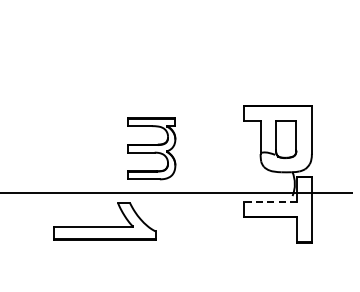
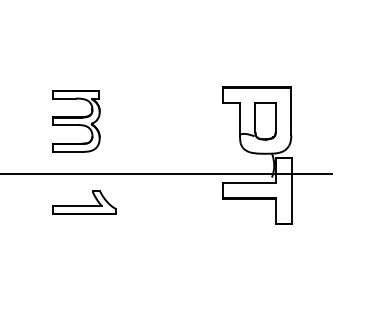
part: (152, 149) -> (76, 121), moved
line: (270, 202) -> (249, 183), dashed -> solid
part: (105, 221) -> (84, 202), size x0.62

